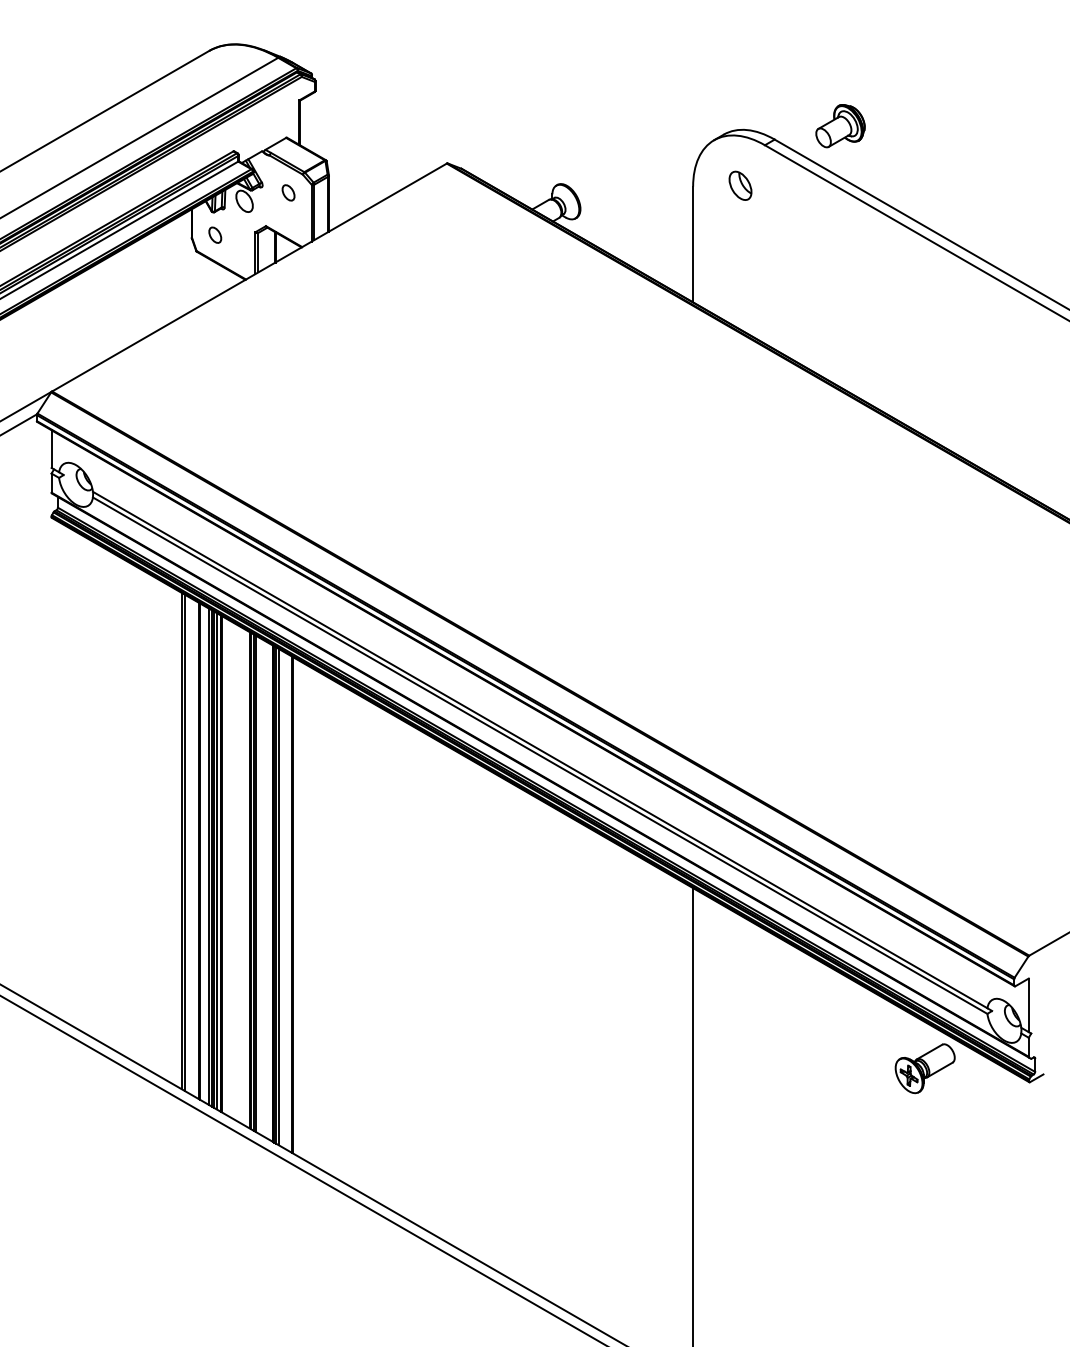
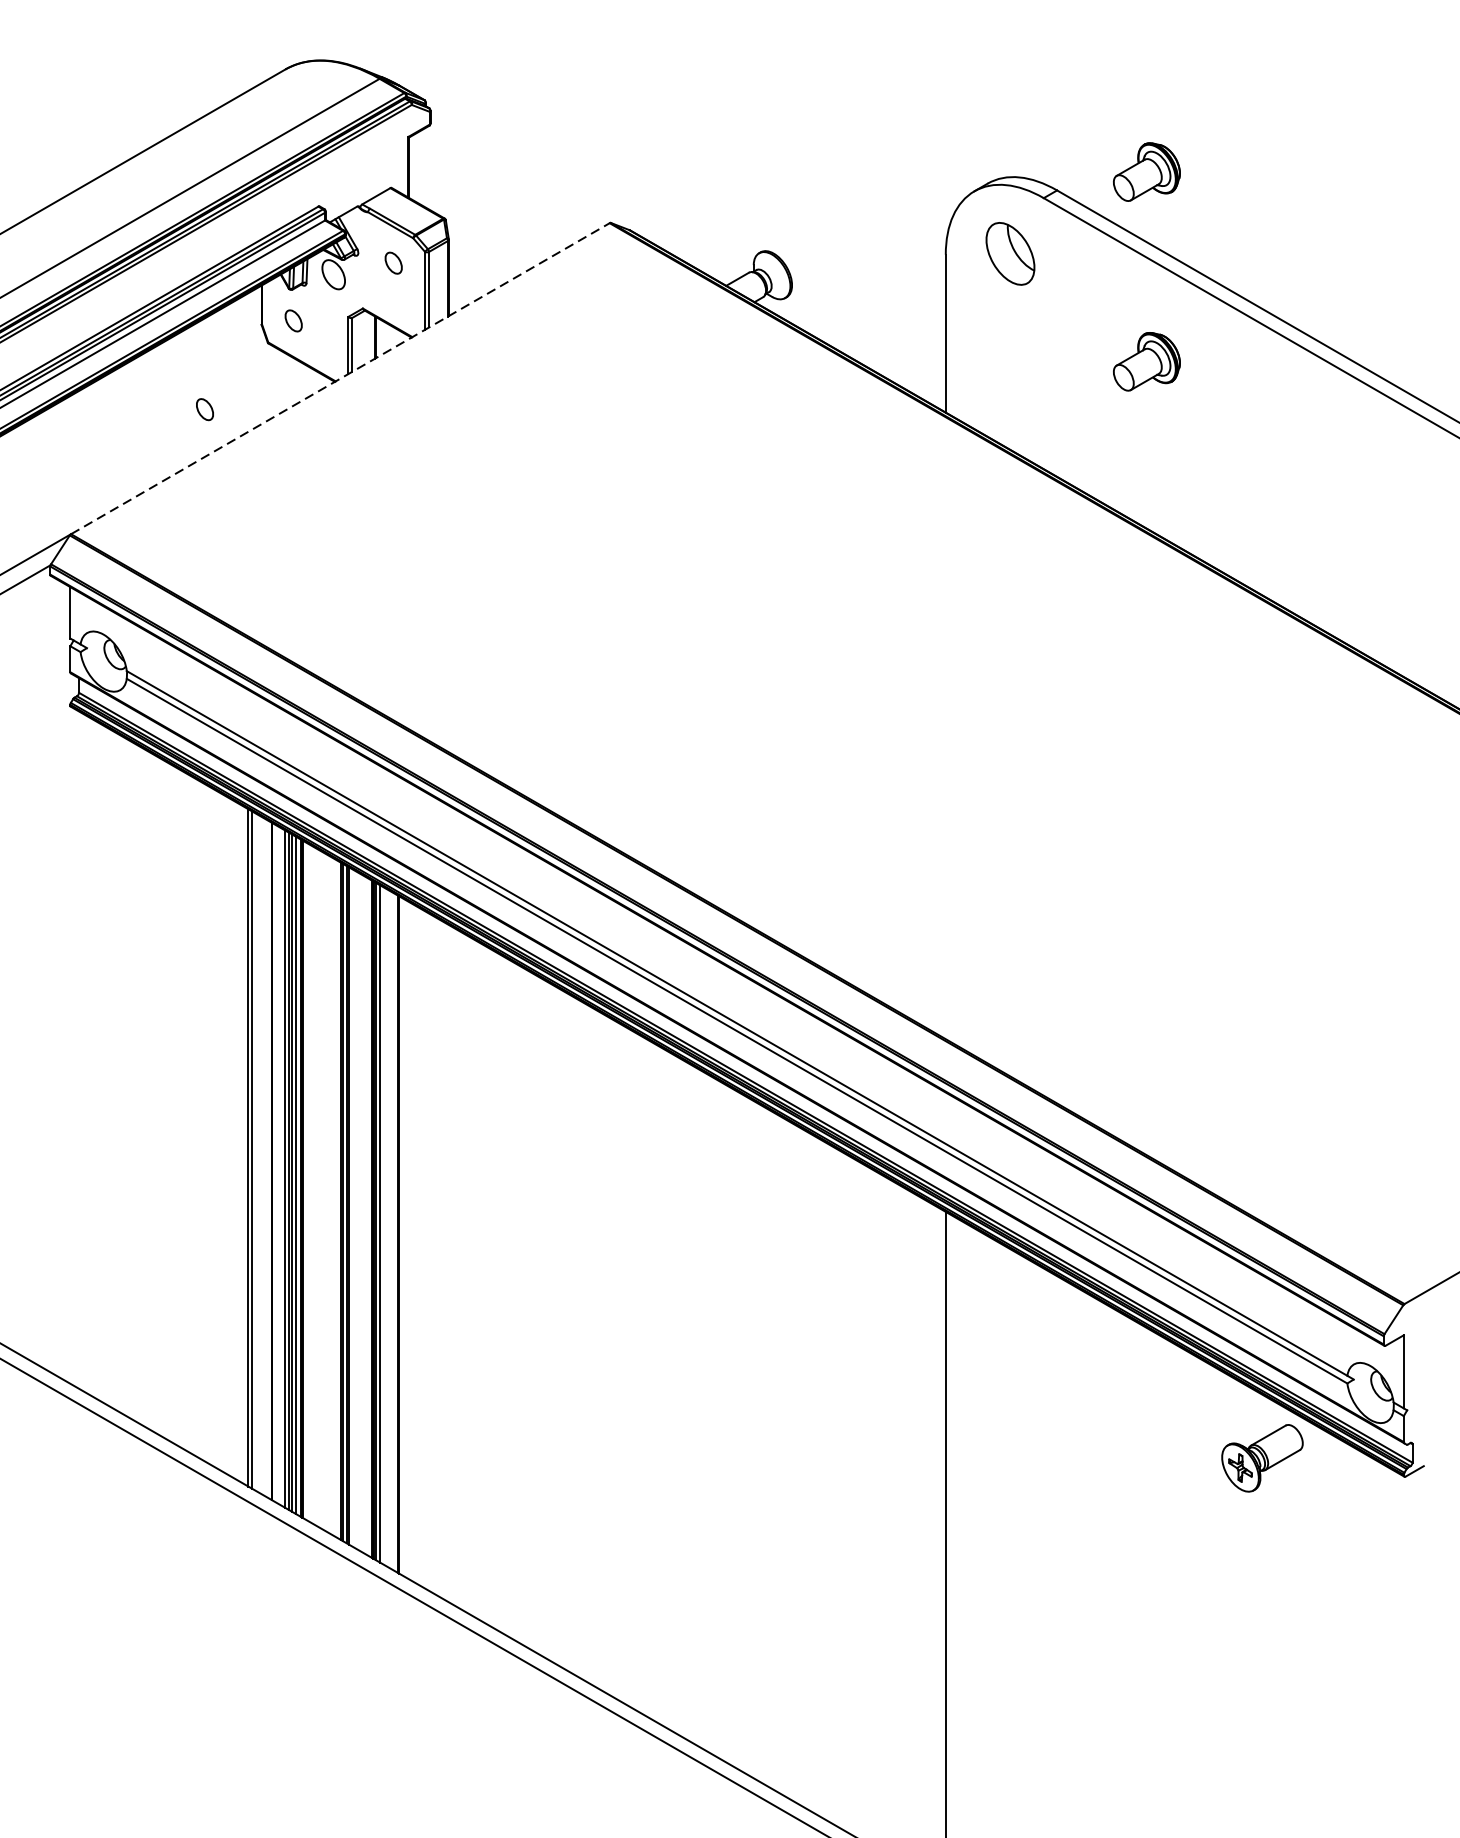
part: (740, 185) -> (1010, 253), size x1.6
part: (840, 265) -> (1146, 362), added
line: (249, 277) -> (340, 378), solid -> dashed
part: (150, 299) -> (205, 408), added

